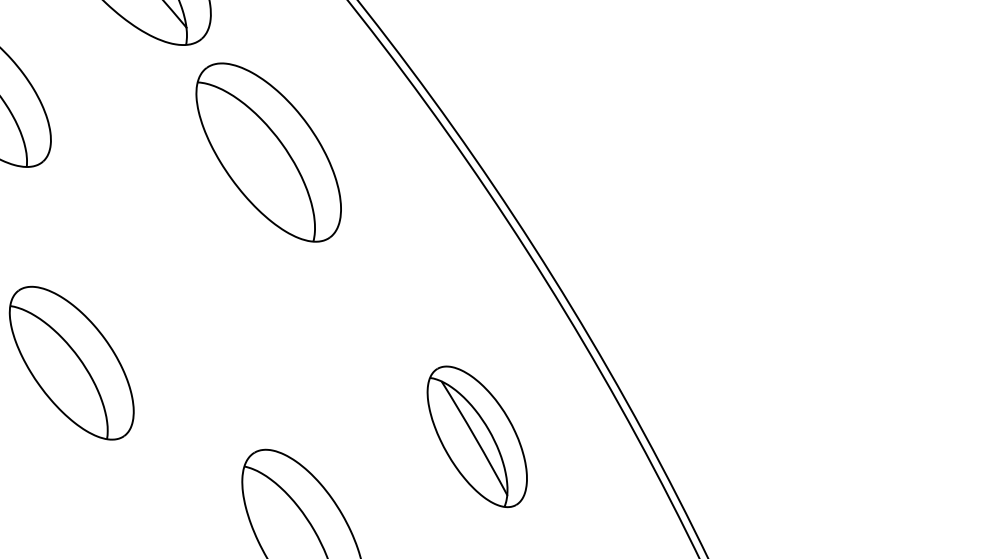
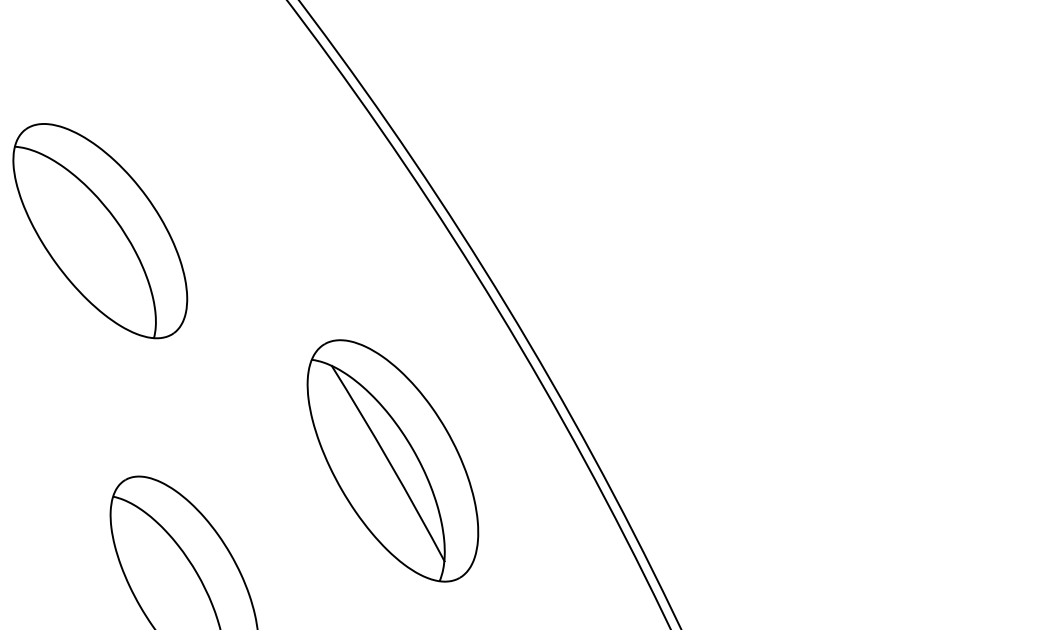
part: (268, 152) -> (100, 231), moved
part: (477, 436) -> (393, 460), size x1.43

